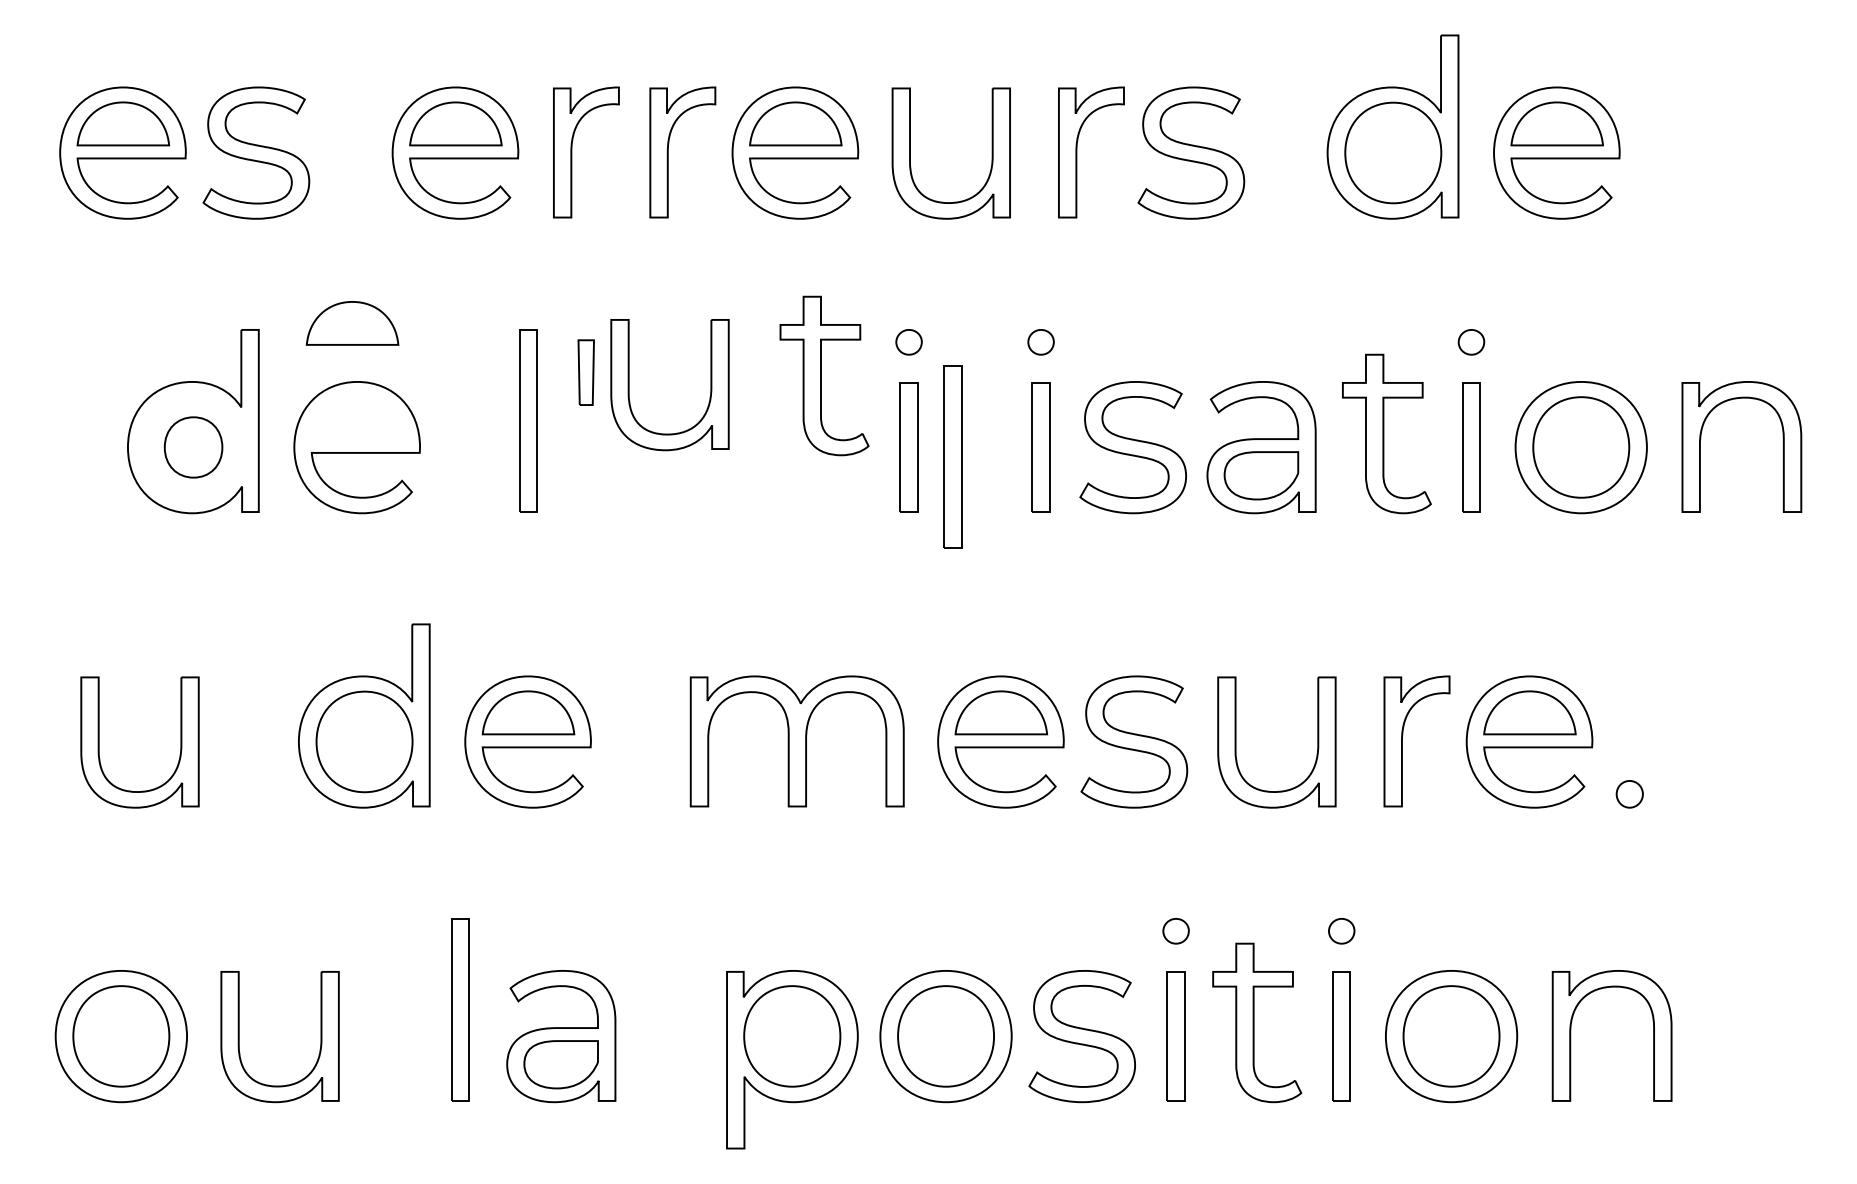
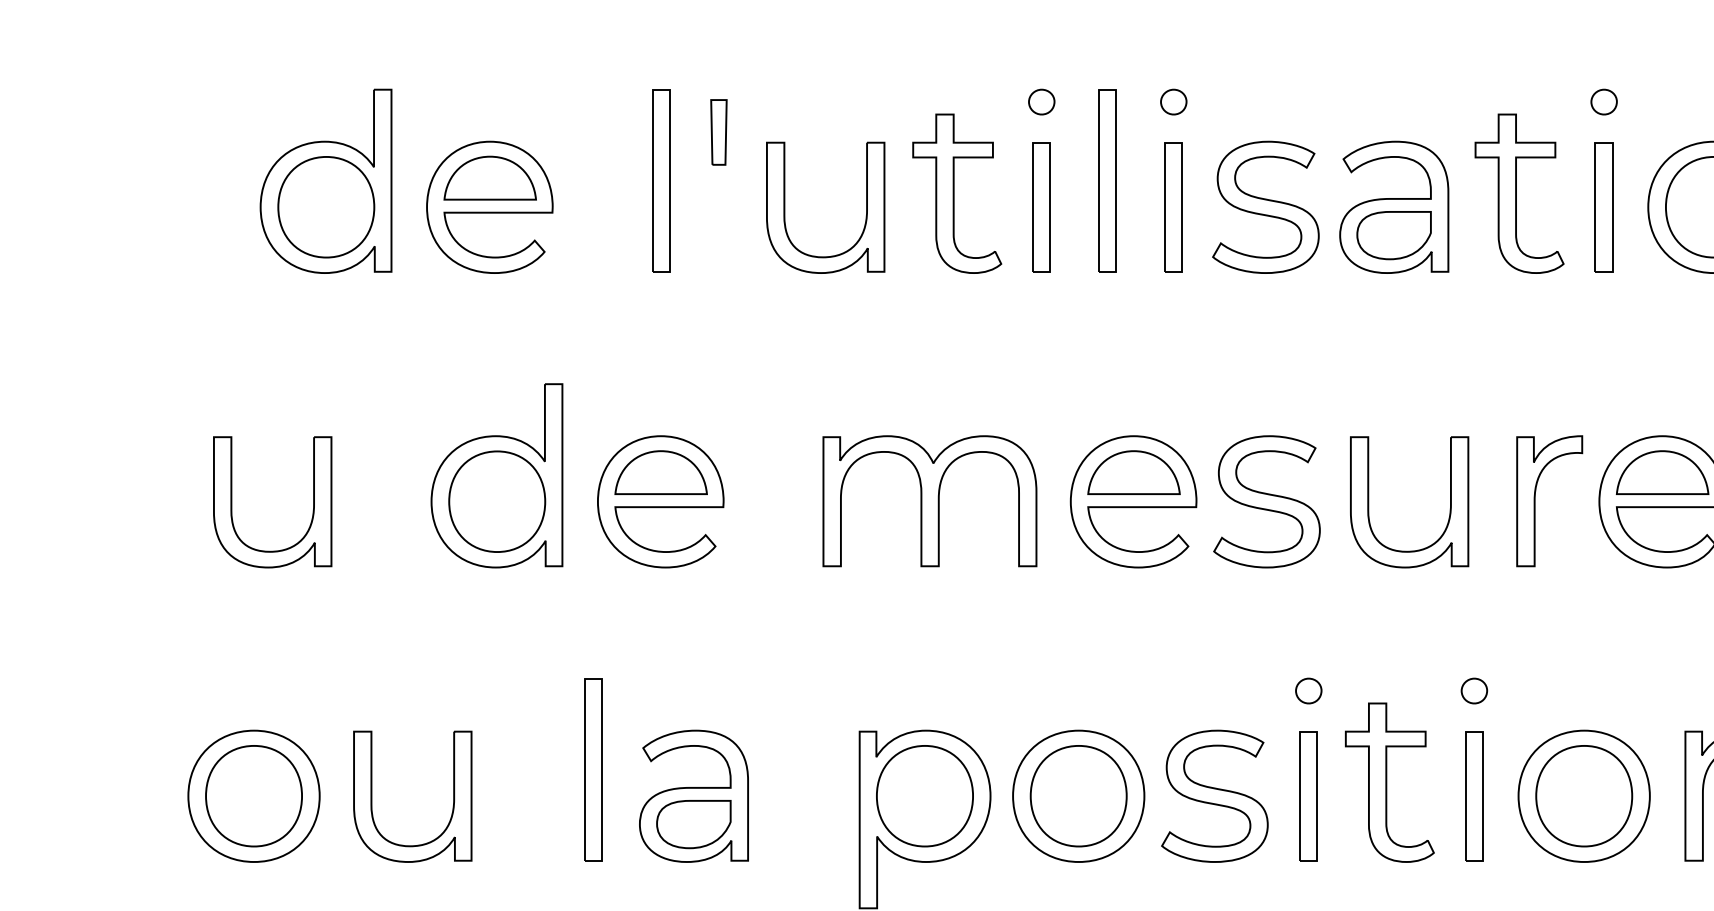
part: (352, 323) -> (490, 178), moved
part: (824, 375) -> (957, 193), moved
part: (629, 385) -> (785, 208), moved
part: (193, 447) -> (326, 207), size x1.67
part: (952, 456) -> (1107, 180), moved

